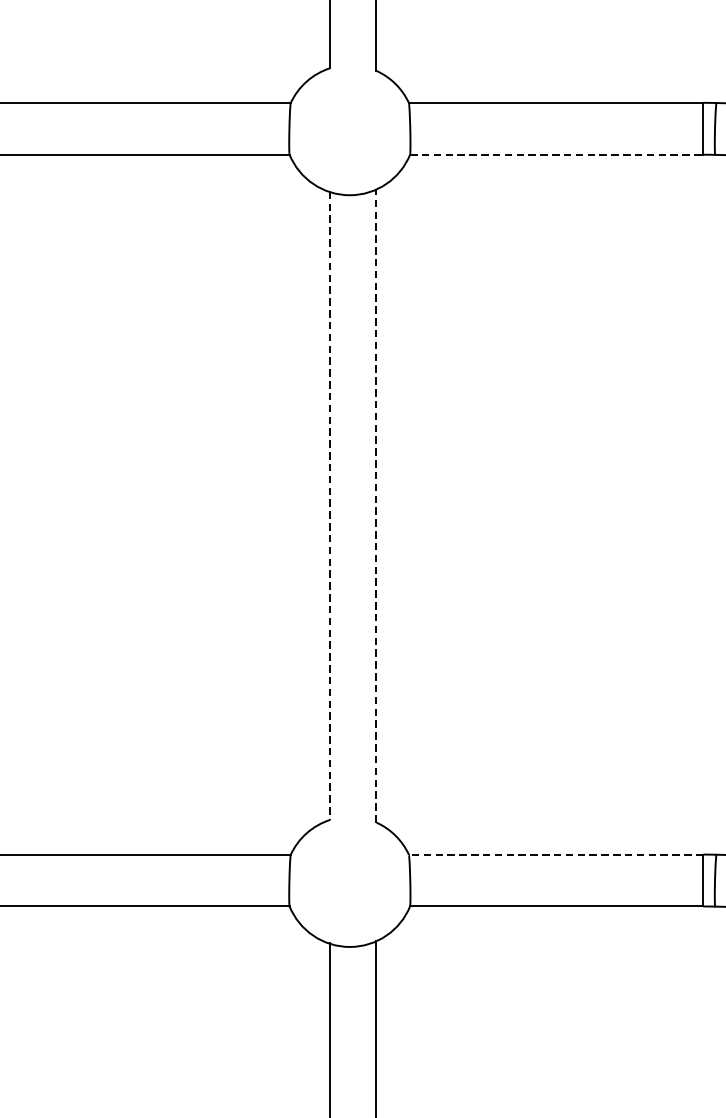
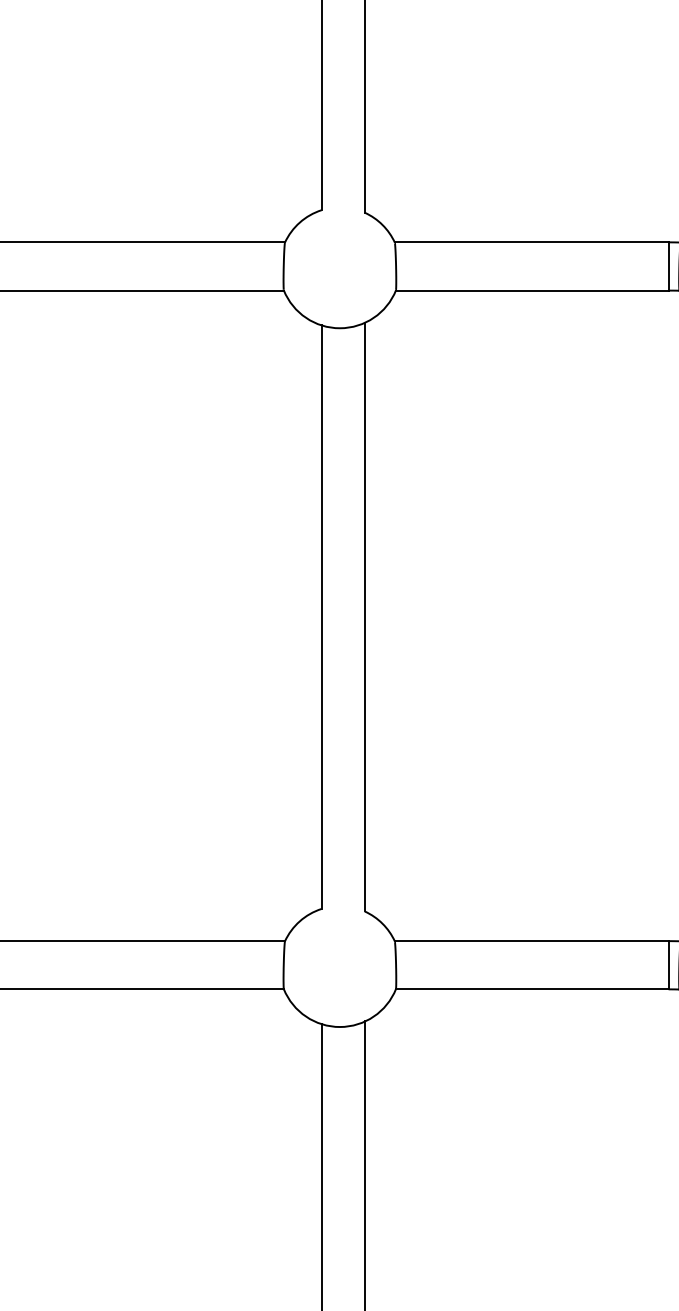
line: (557, 154) -> (532, 290), dashed -> solid
line: (330, 505) -> (321, 616), dashed -> solid
line: (376, 505) -> (364, 616), dashed -> solid
line: (555, 854) -> (531, 941), dashed -> solid

